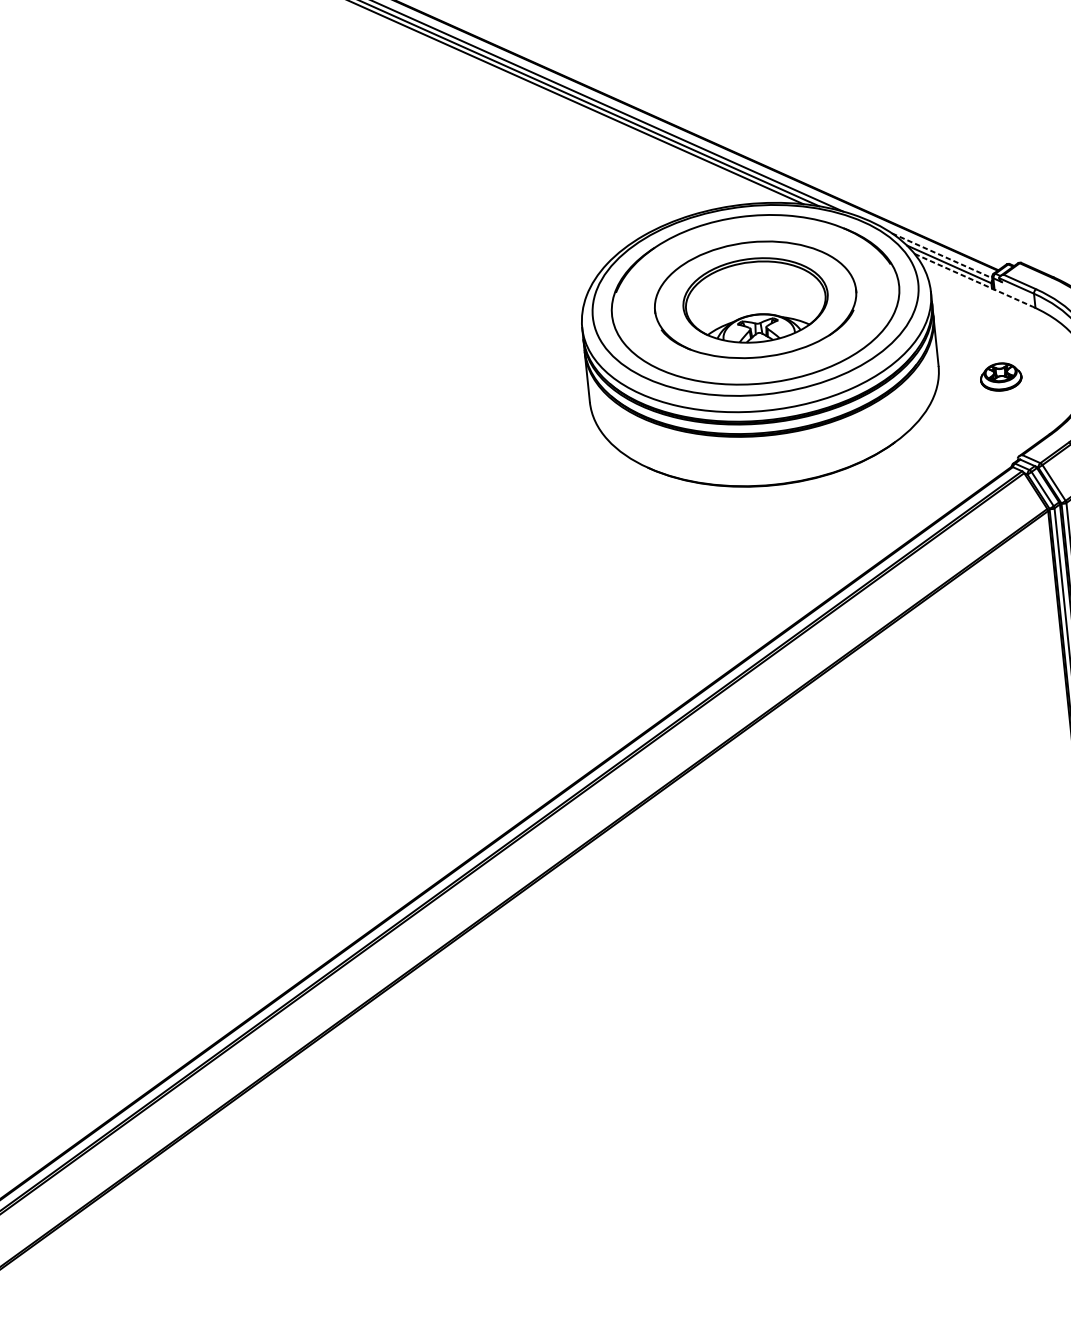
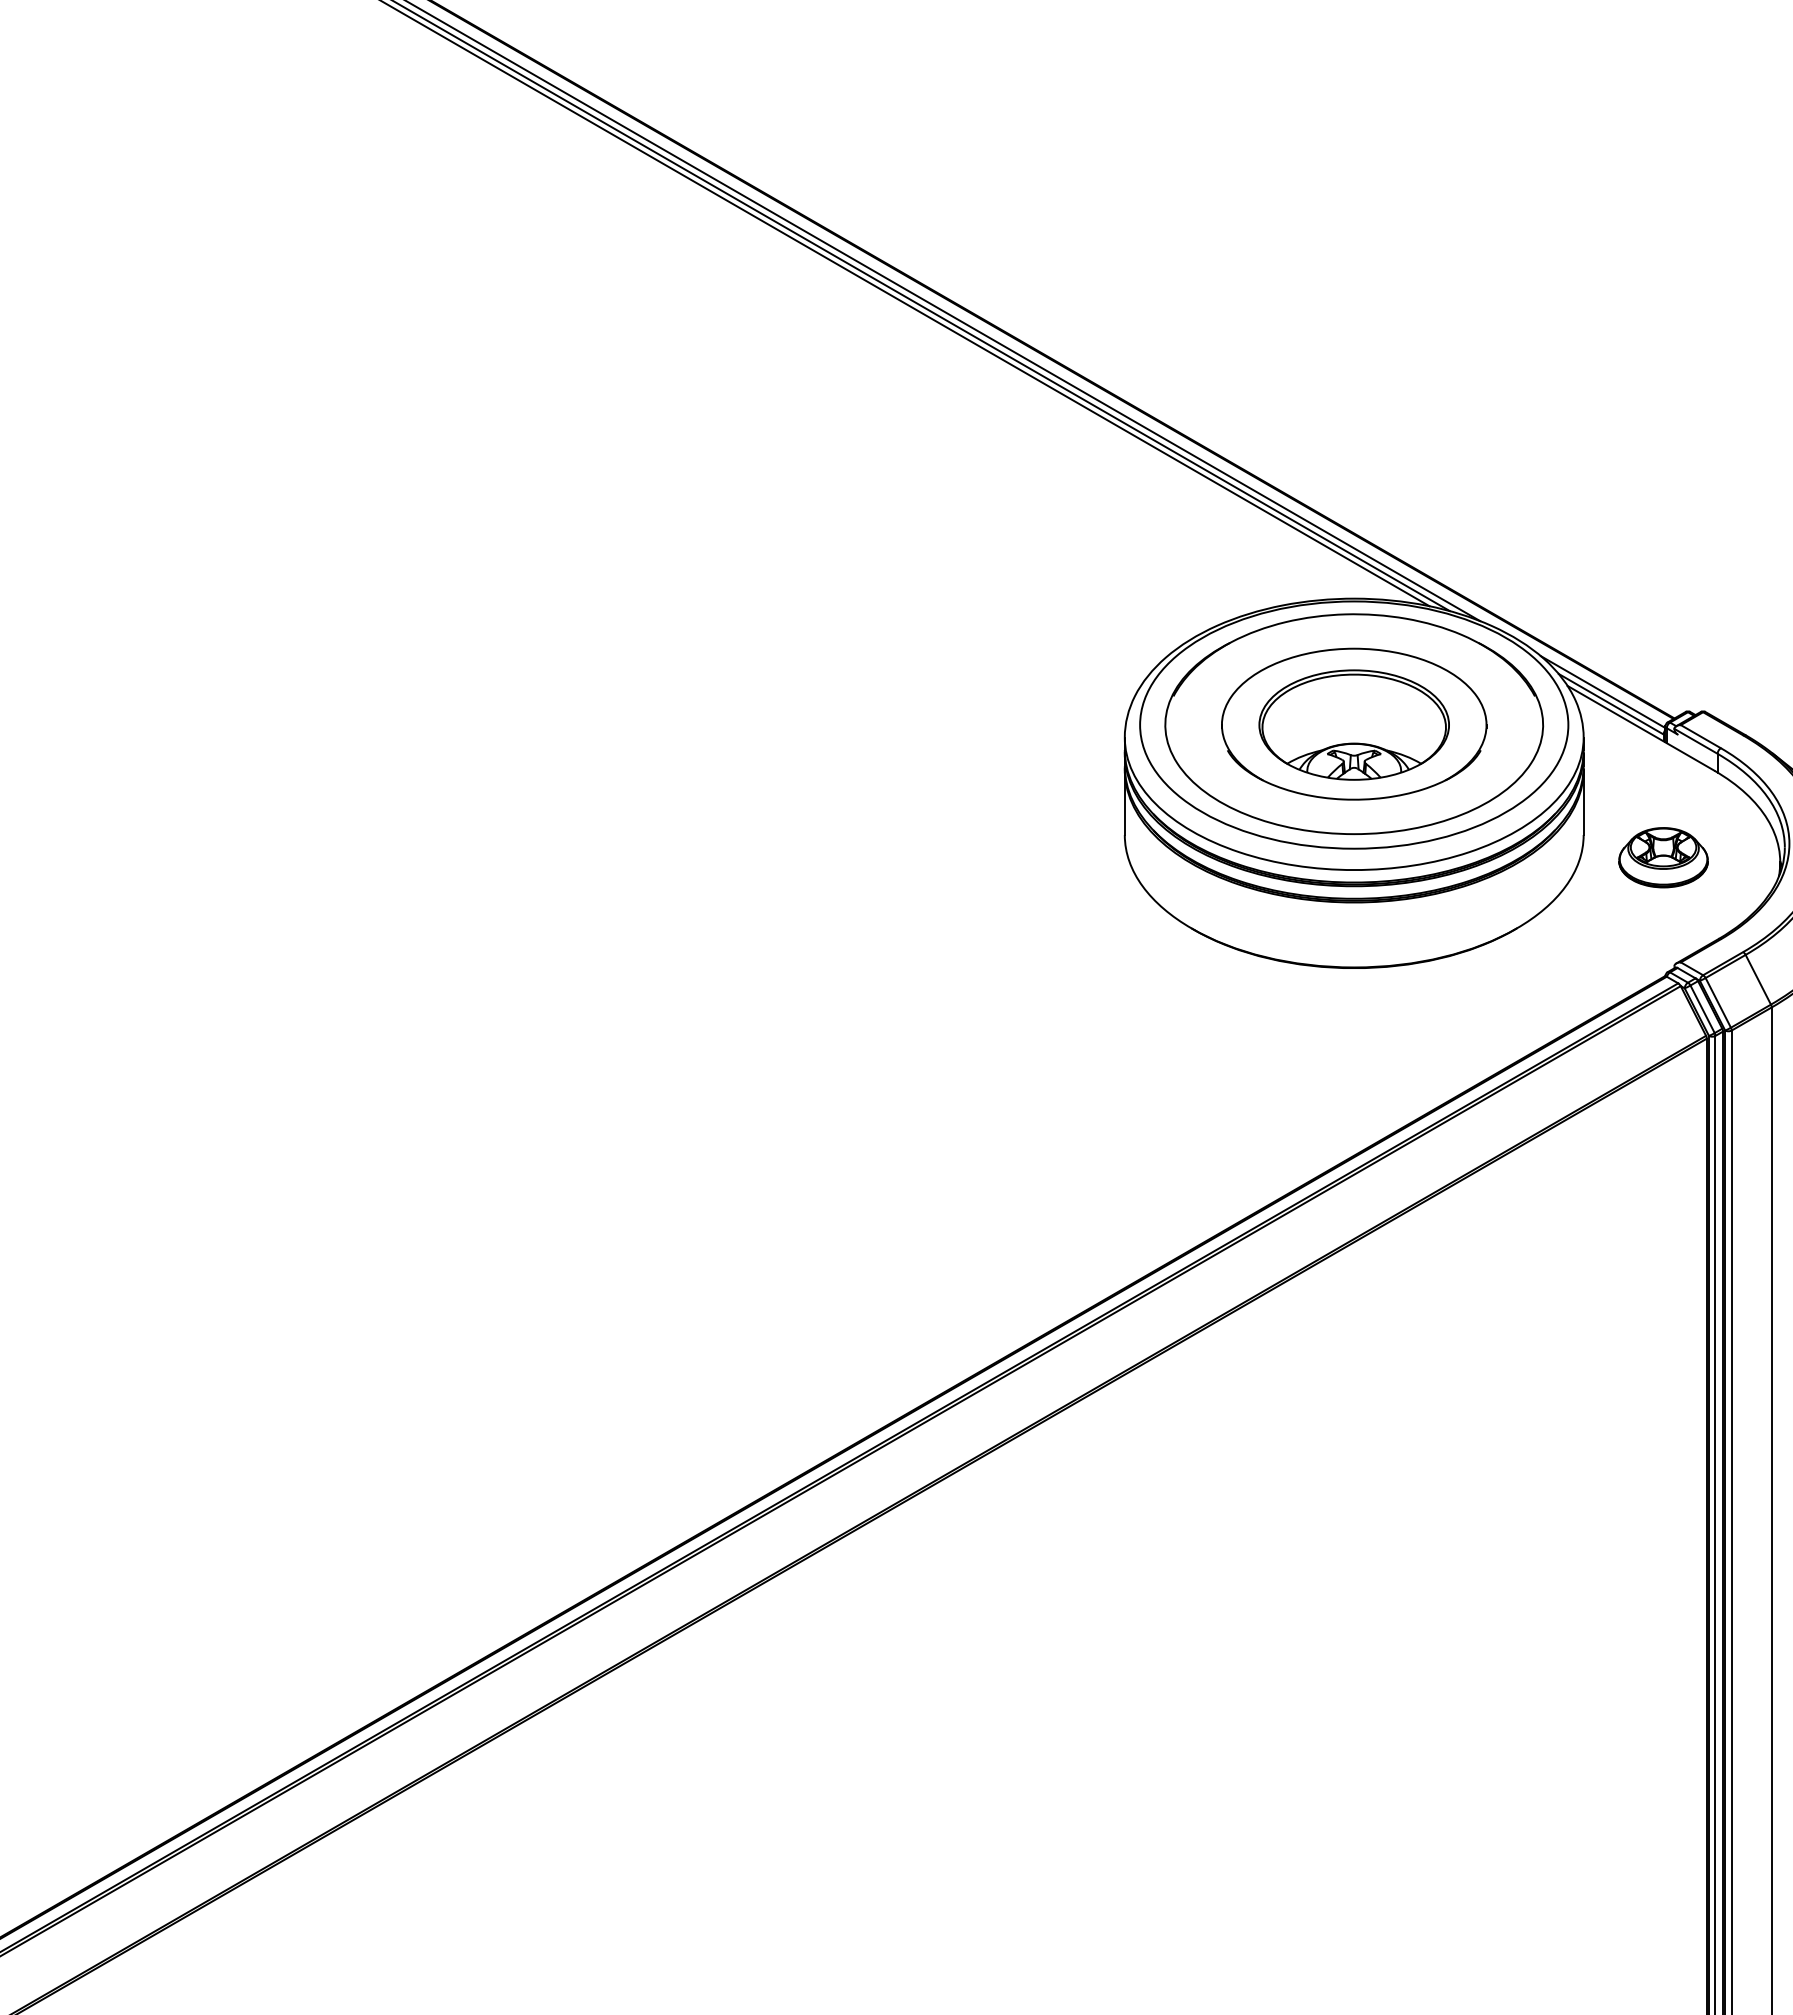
line: (942, 256) -> (1603, 692), dashed -> solid
line: (974, 280) -> (1641, 728), dashed -> solid
part: (1001, 376) -> (1663, 857), size x1.67

